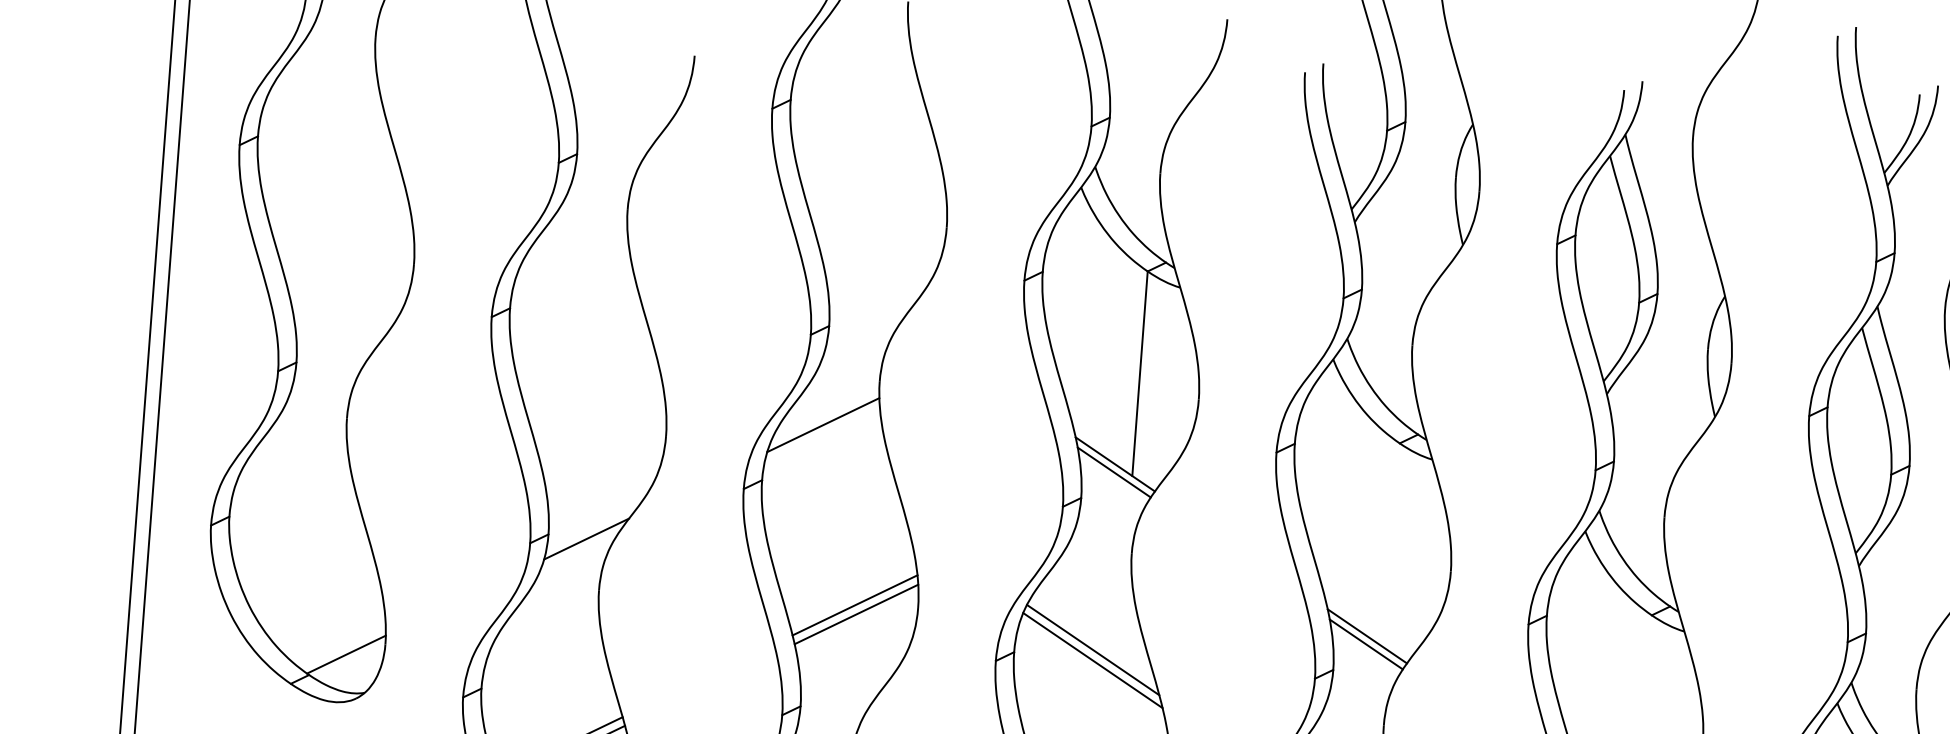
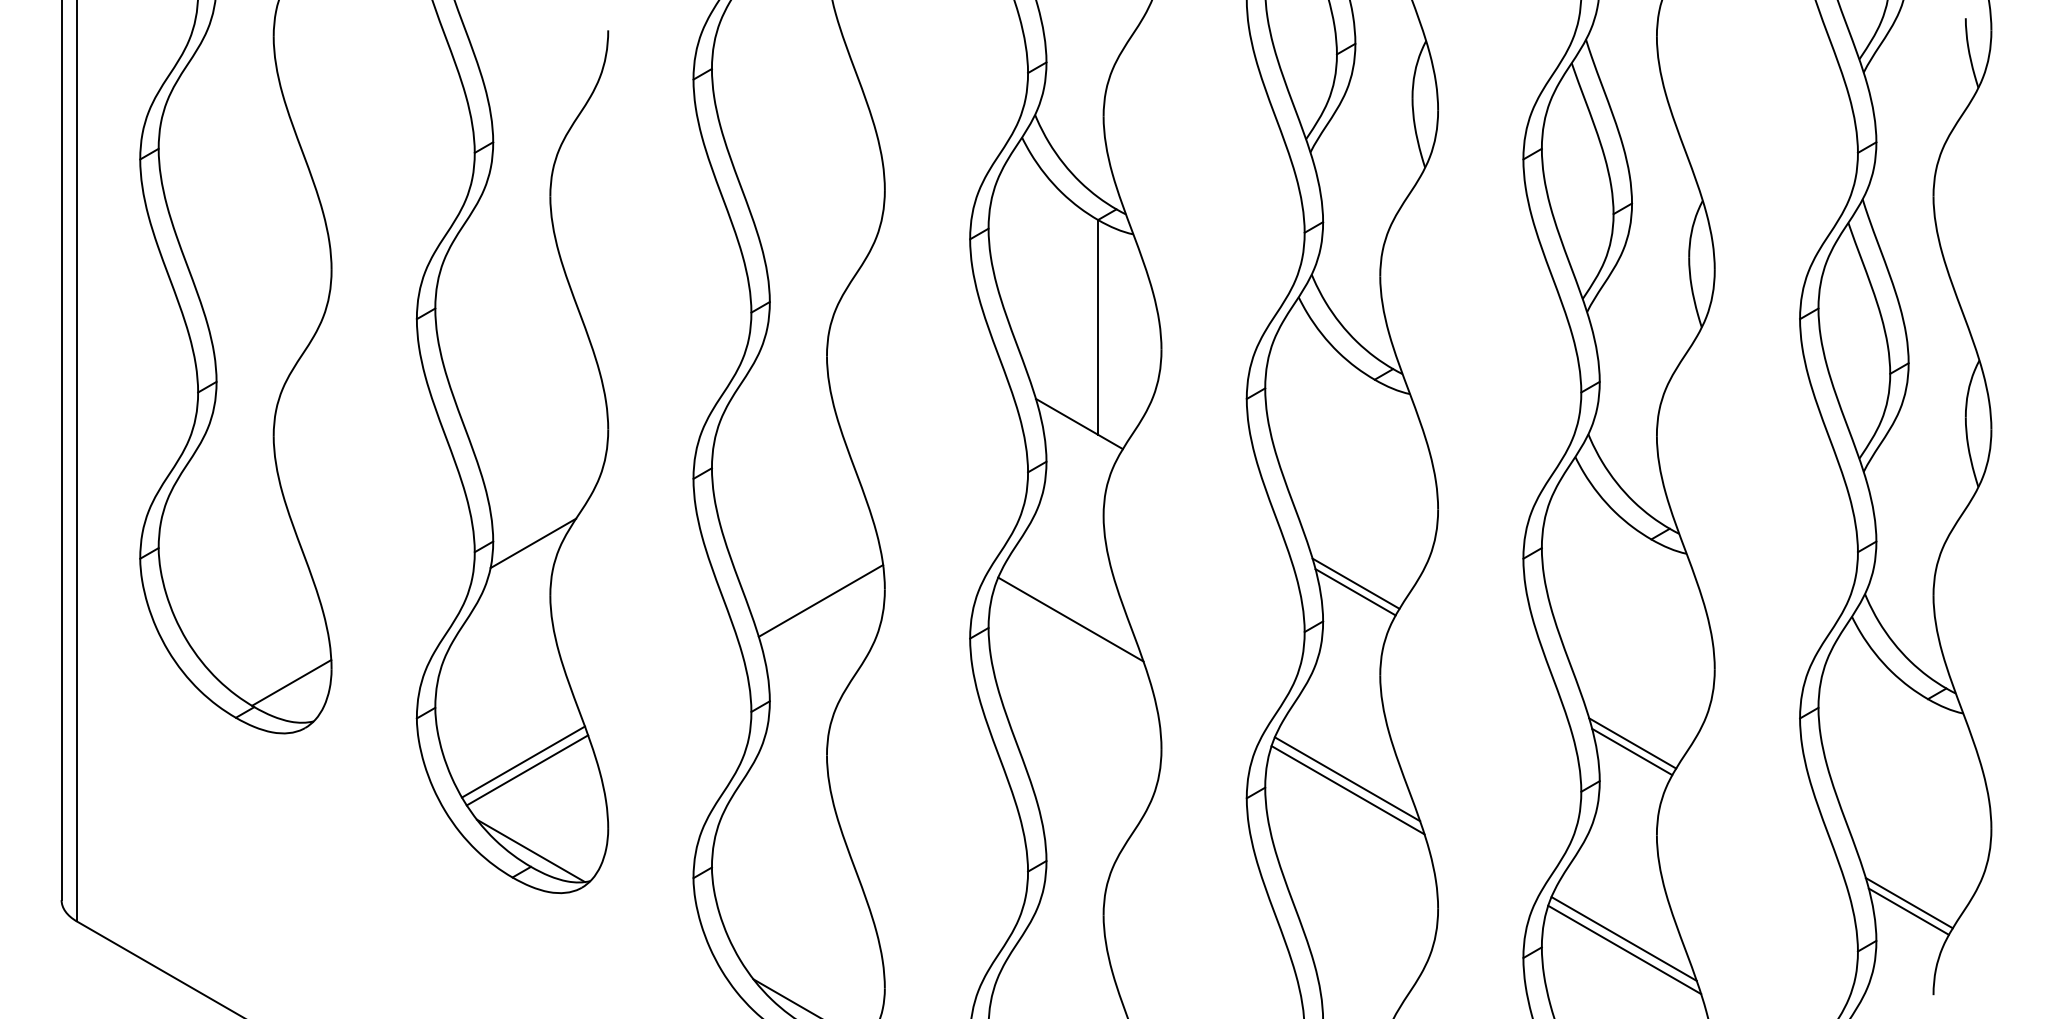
line: (823, 424) -> (771, 405), removed
line: (1113, 472) -> (1078, 432), removed
line: (854, 605) -> (818, 591), removed
line: (1092, 660) -> (1070, 630), removed

